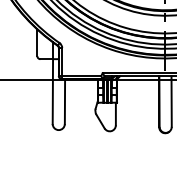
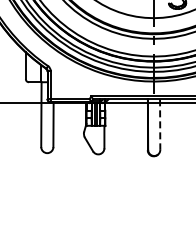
line: (171, 102) -> (160, 125), solid -> dashed

